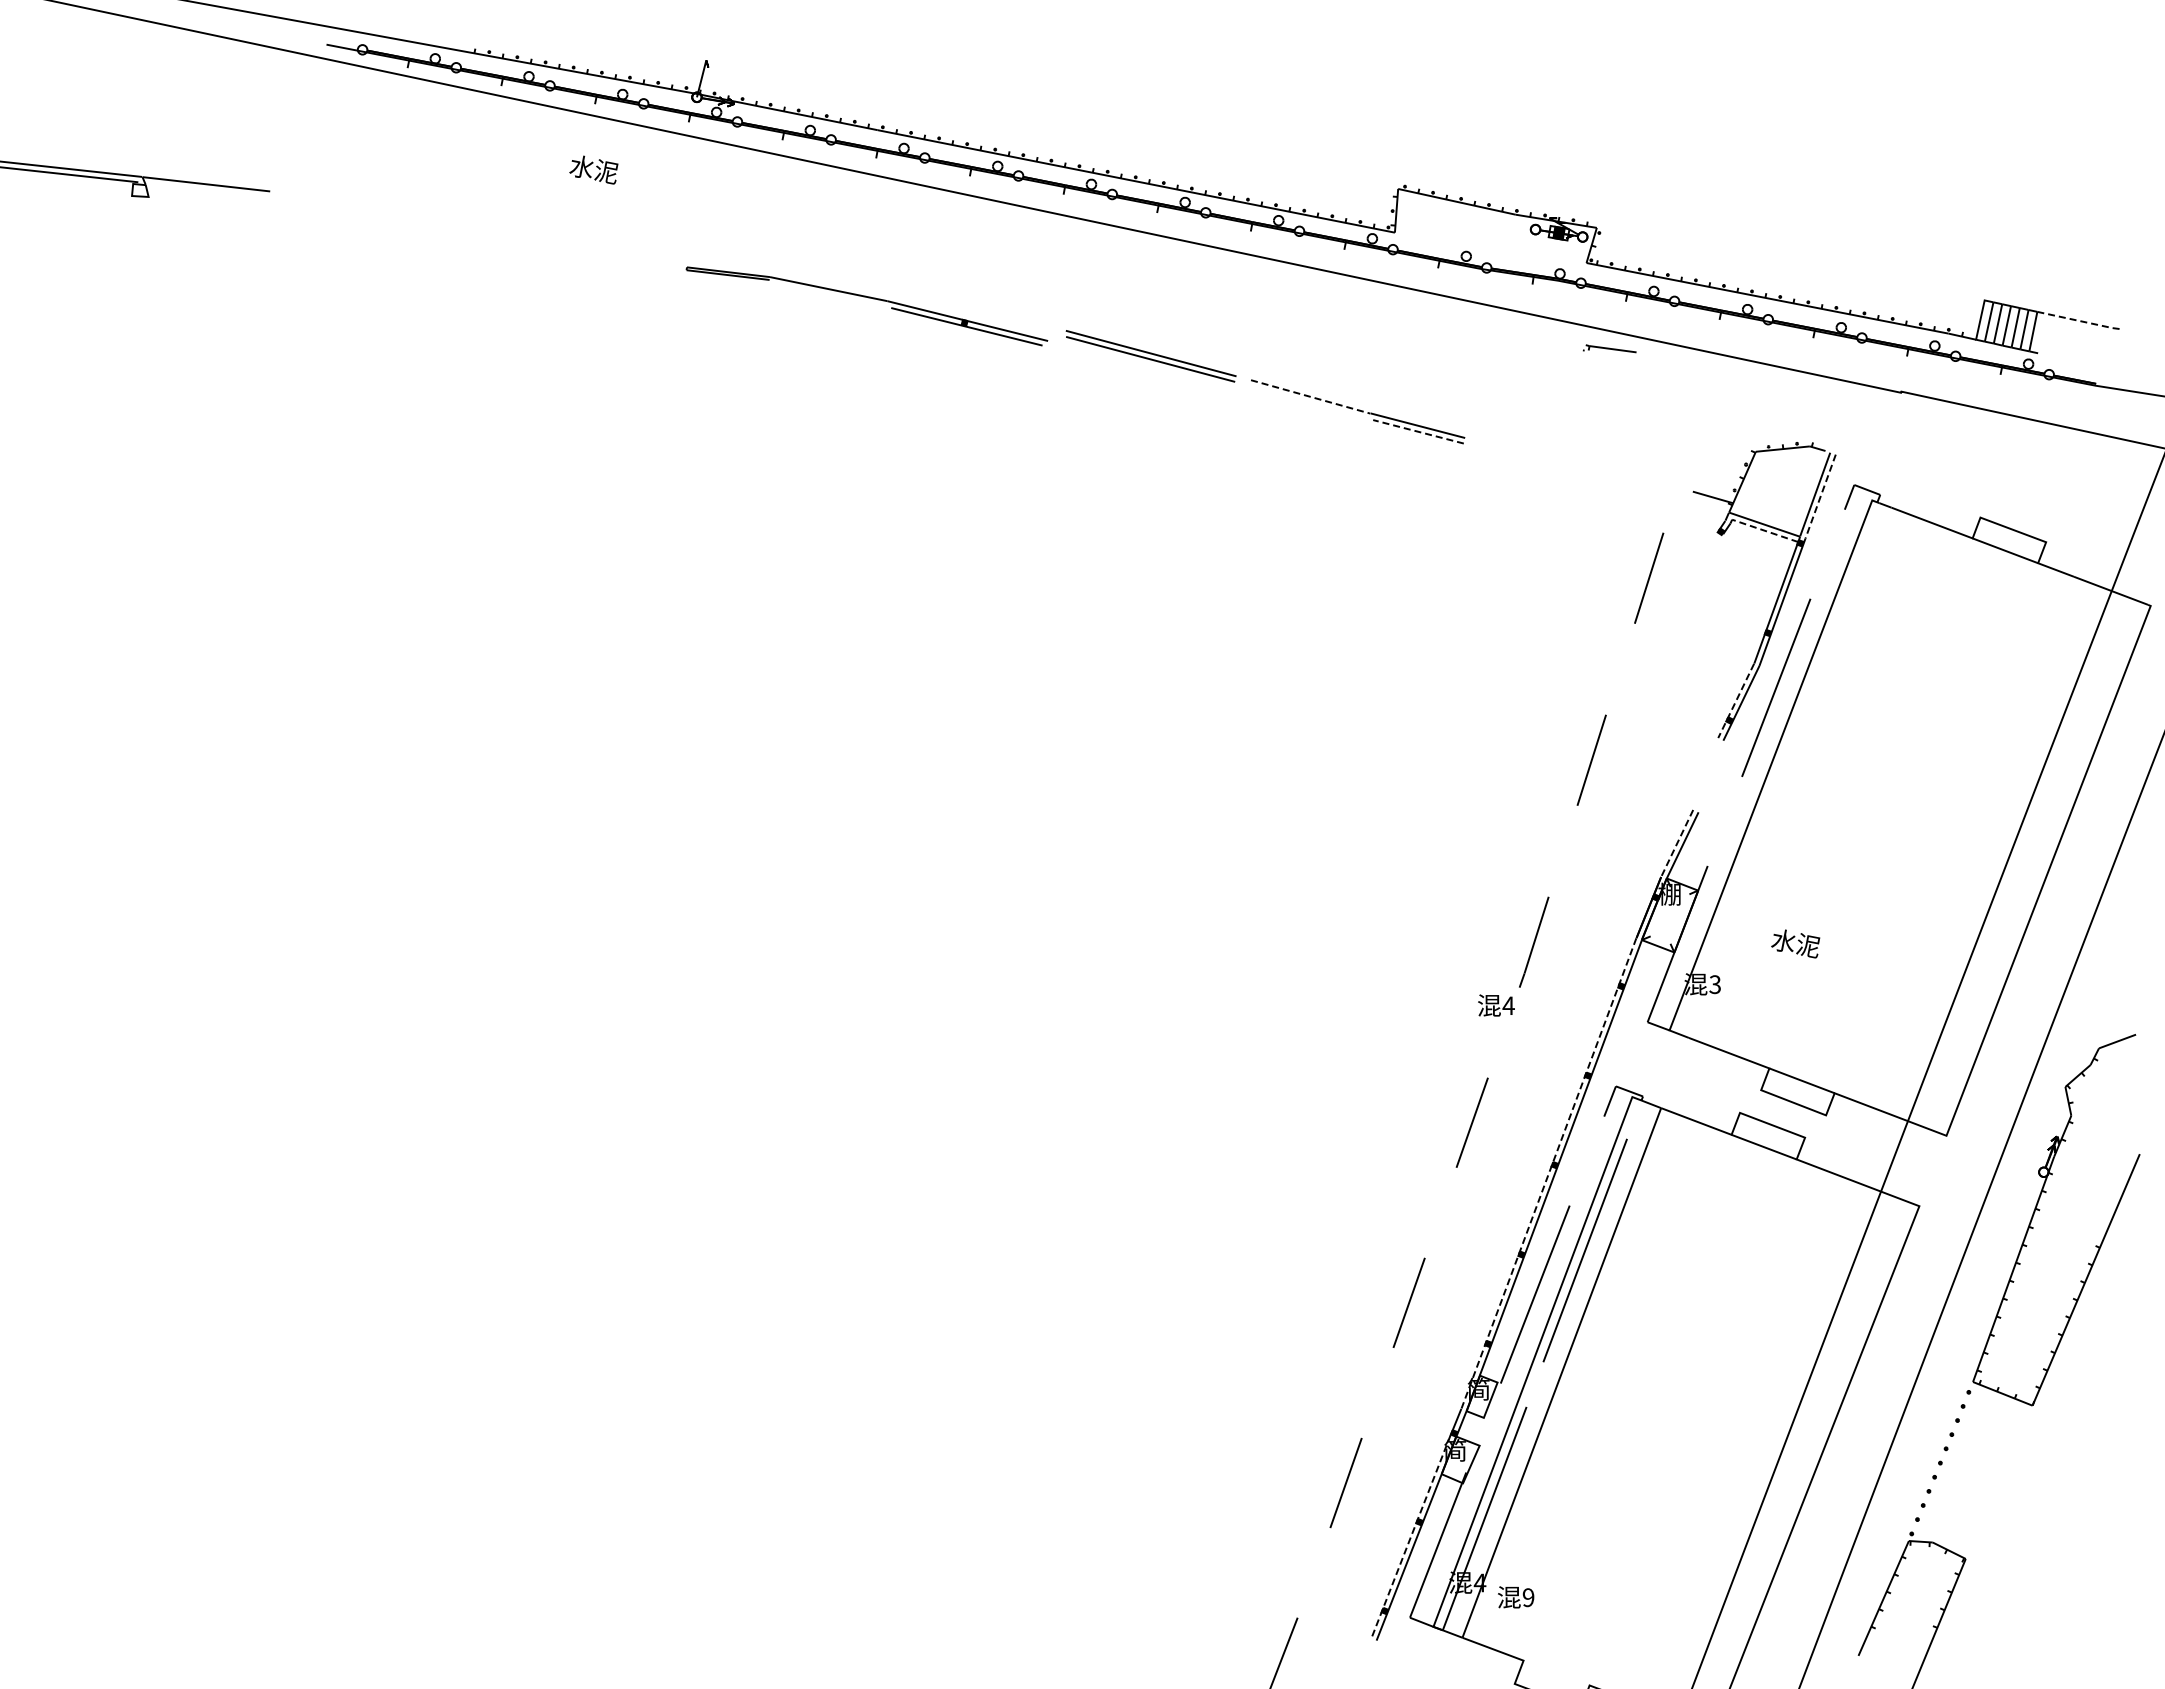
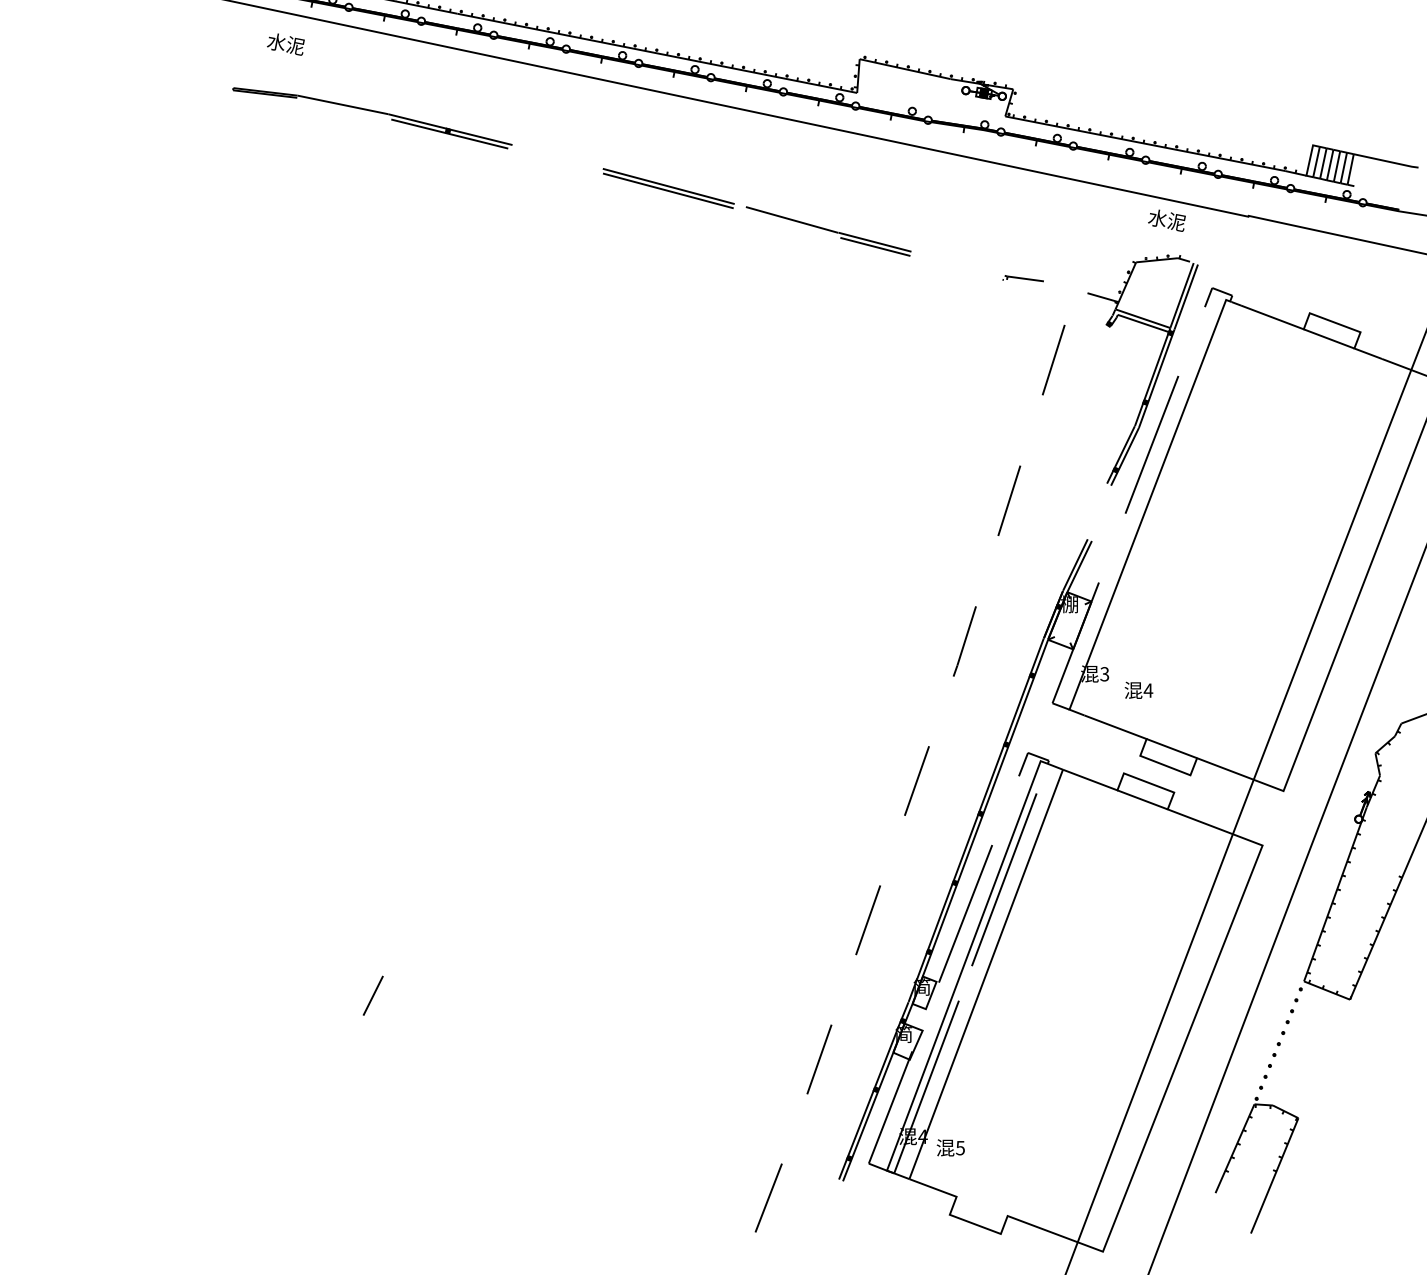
text: (593, 169) -> (285, 44), moved
part: (868, 298) -> (373, 112), moved
line: (2079, 320) -> (1386, 160), dashed -> solid
part: (1609, 348) -> (1023, 278), moved
line: (1310, 396) -> (791, 219), dashed -> solid
line: (1418, 431) -> (875, 246), dashed -> solid
line: (1820, 496) -> (1186, 296), dashed -> solid
line: (1765, 530) -> (1143, 323), dashed -> solid
line: (1735, 701) -> (1120, 455), dashed -> solid
line: (1677, 843) -> (1075, 565), dashed -> solid
text: (1795, 943) -> (1166, 220), moved
text: (1496, 1005) -> (1138, 690), moved
line: (1548, 1173) -> (975, 820), dashed -> solid
line: (768, 1400) -> (372, 995), added
line: (1410, 1537) -> (869, 1101), dashed -> solid
text: (1528, 1597) -> (960, 1147), 9 -> 5

